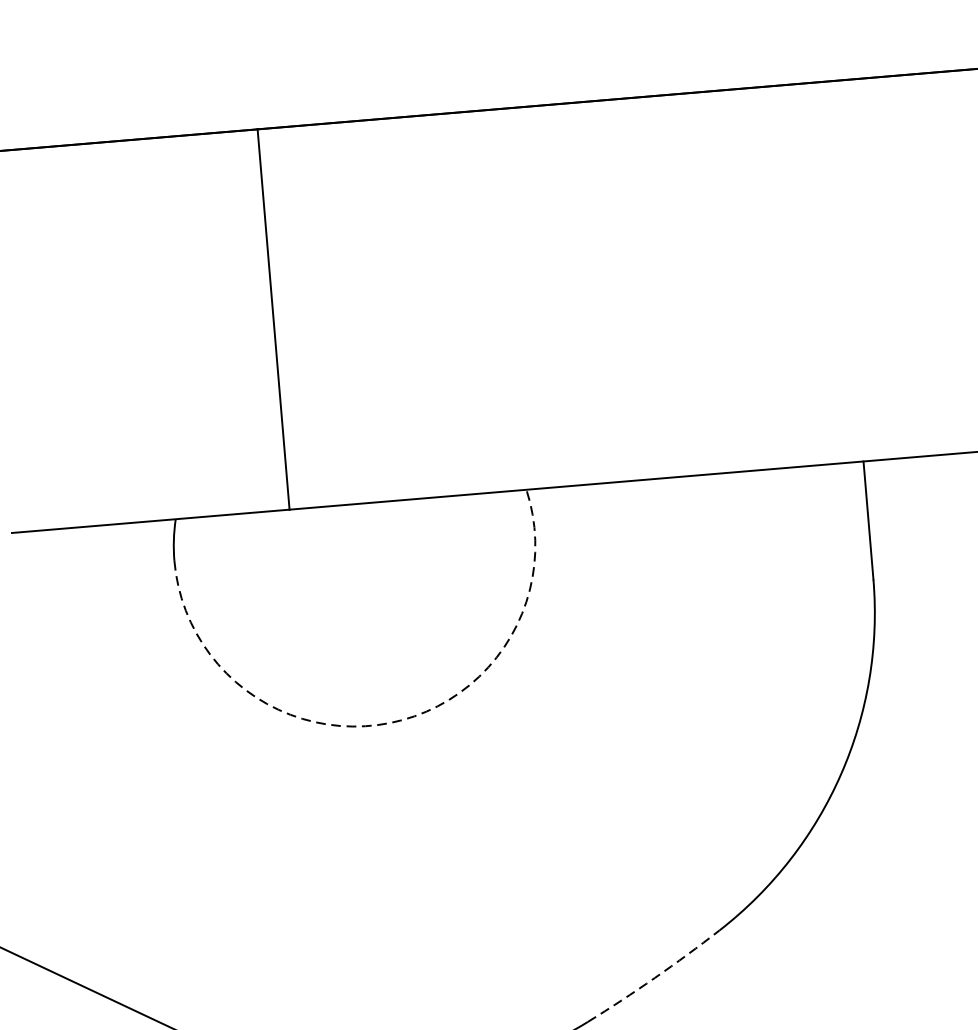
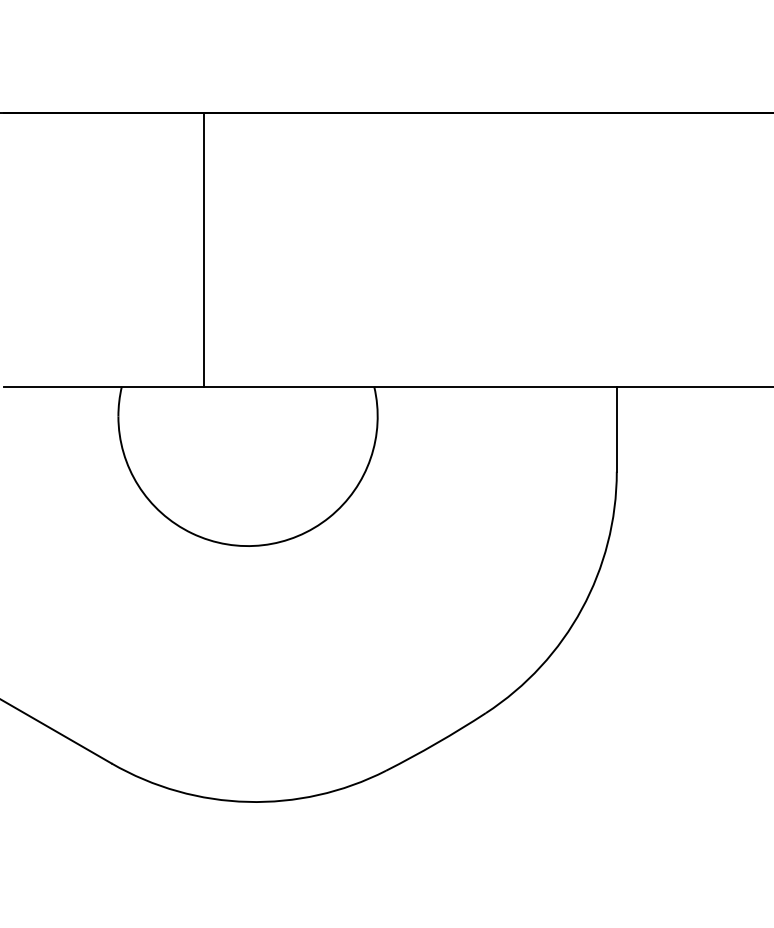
arc: (391, 723) -> (263, 545), dashed -> solid
arc: (654, 978) -> (436, 743), dashed -> solid

